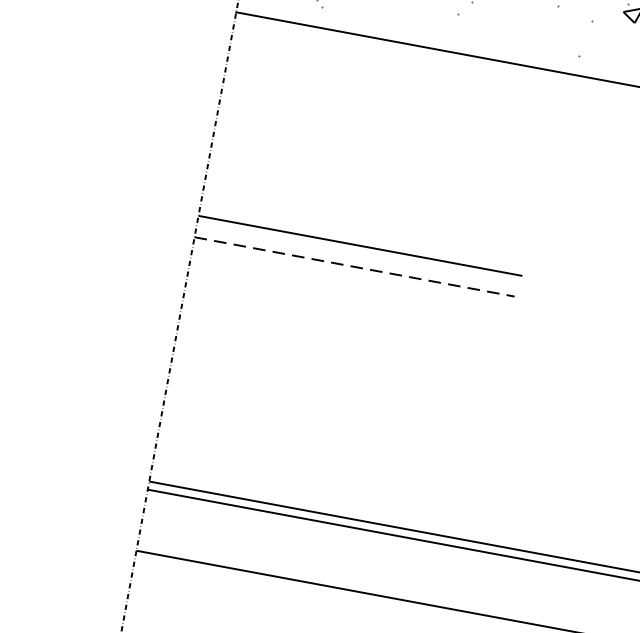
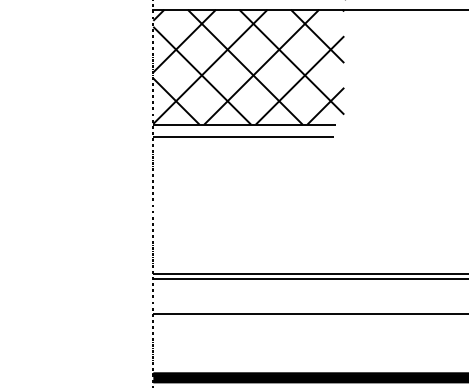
hatch: (386, 144) -> (248, 66), added
line: (356, 266) -> (244, 136), dashed -> solid

